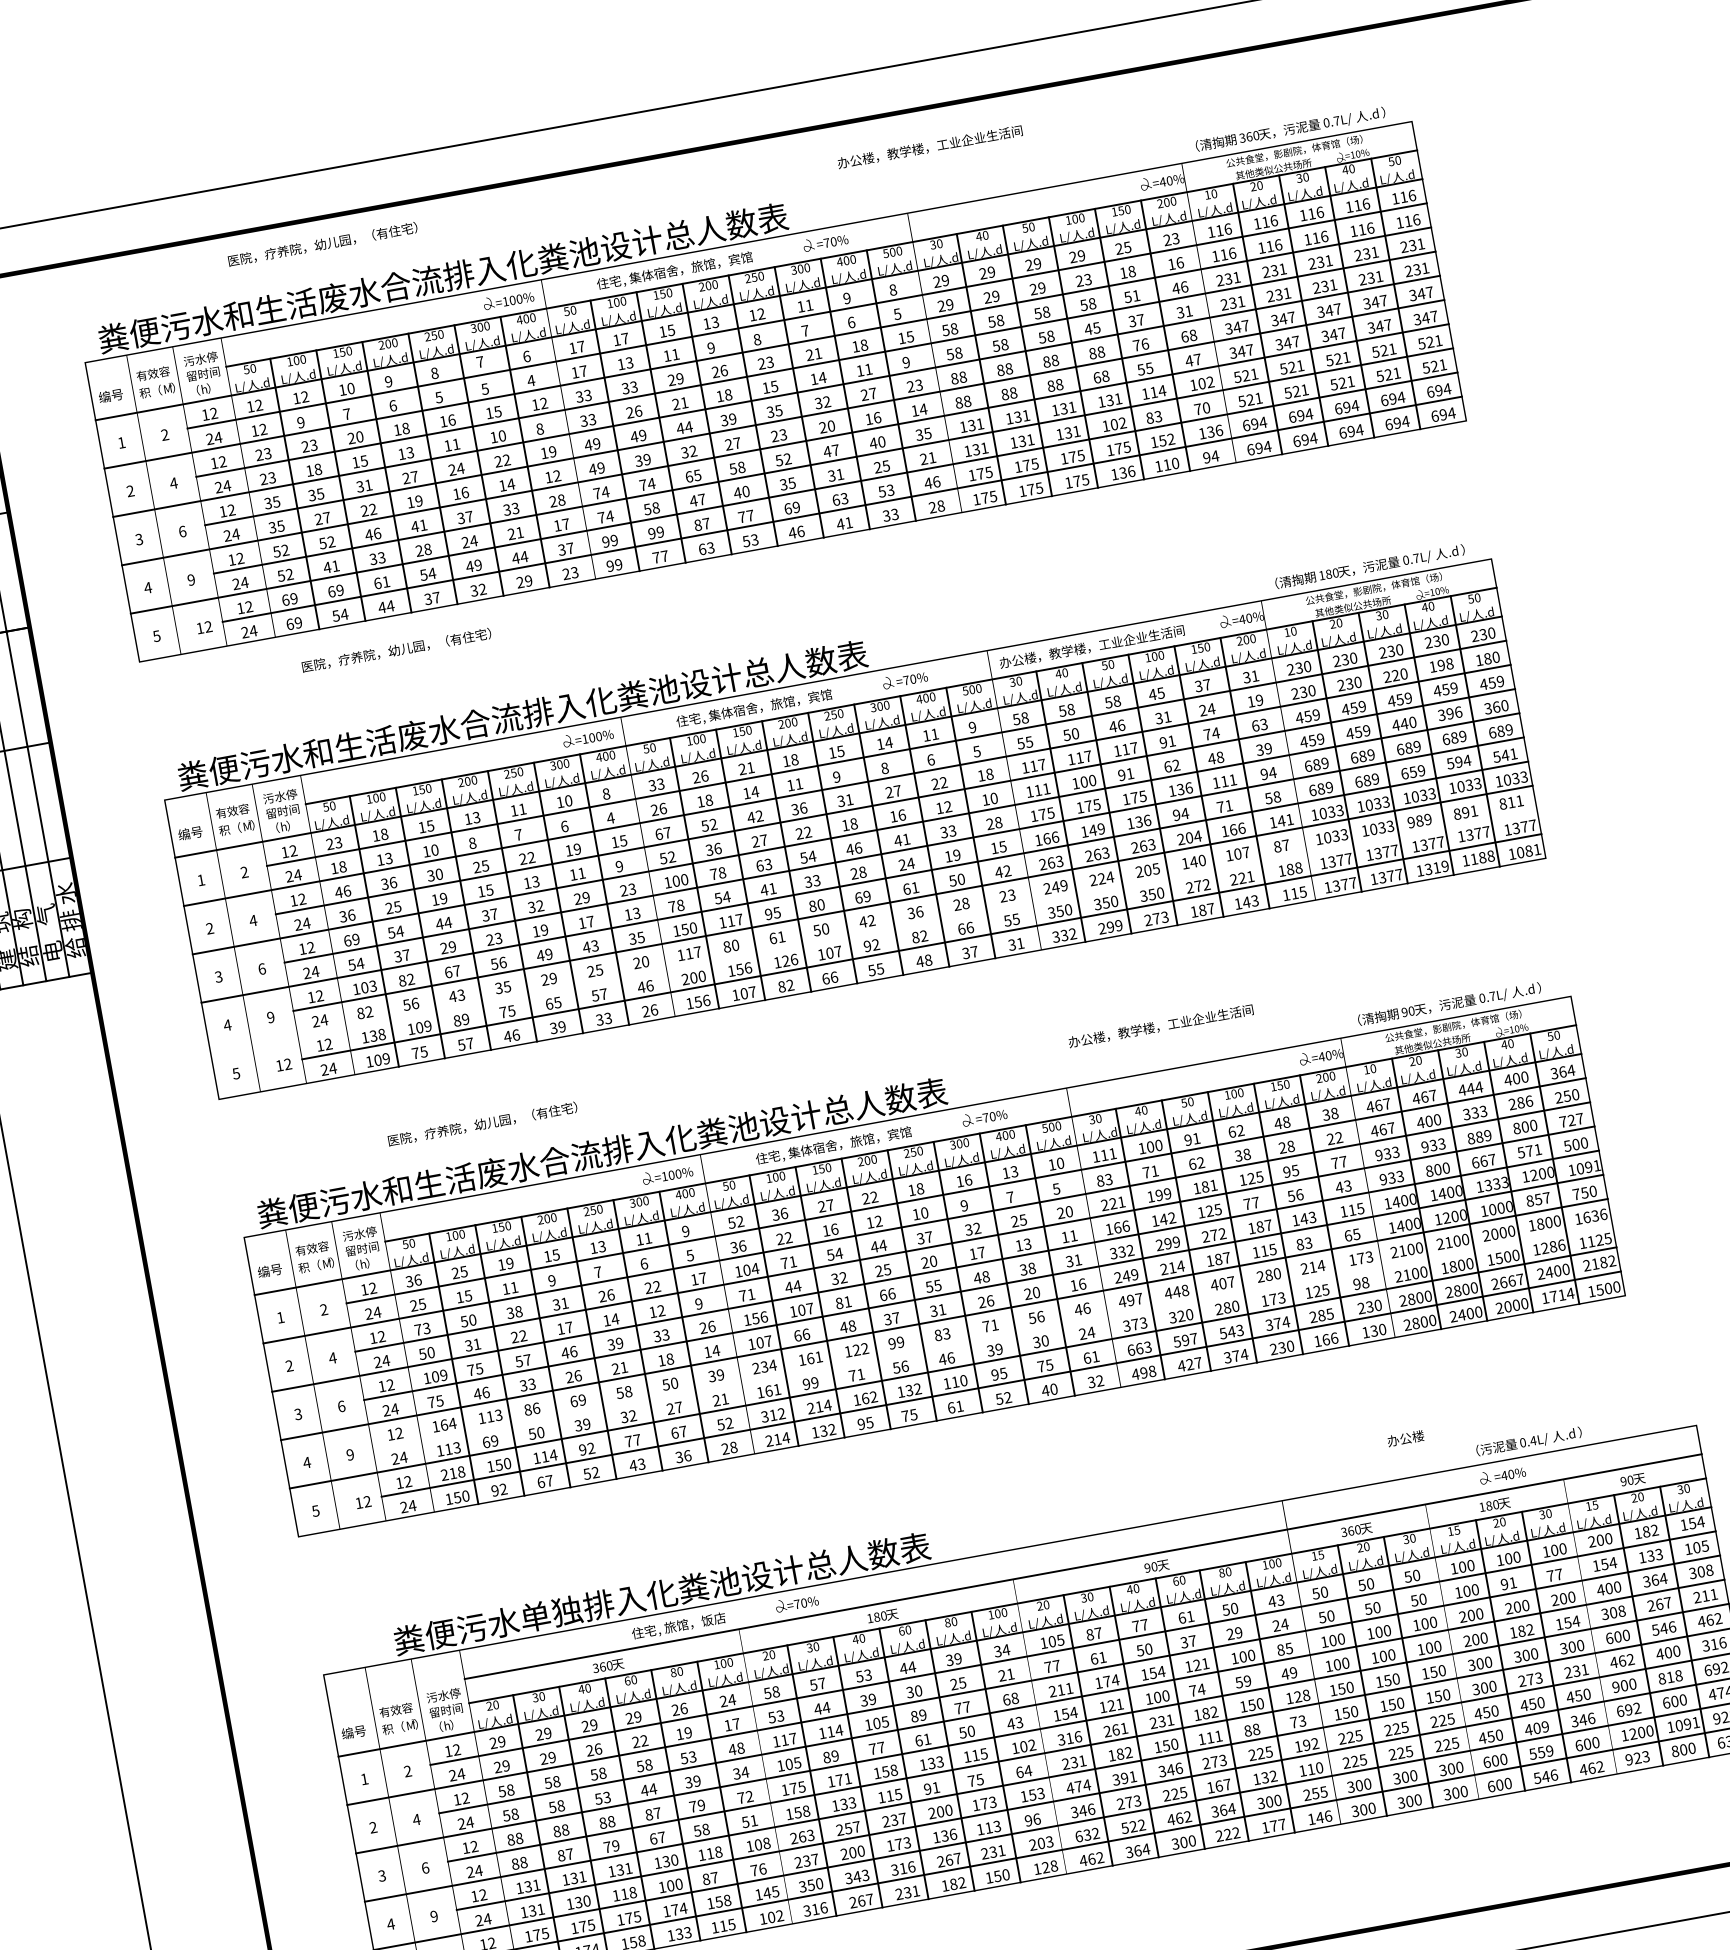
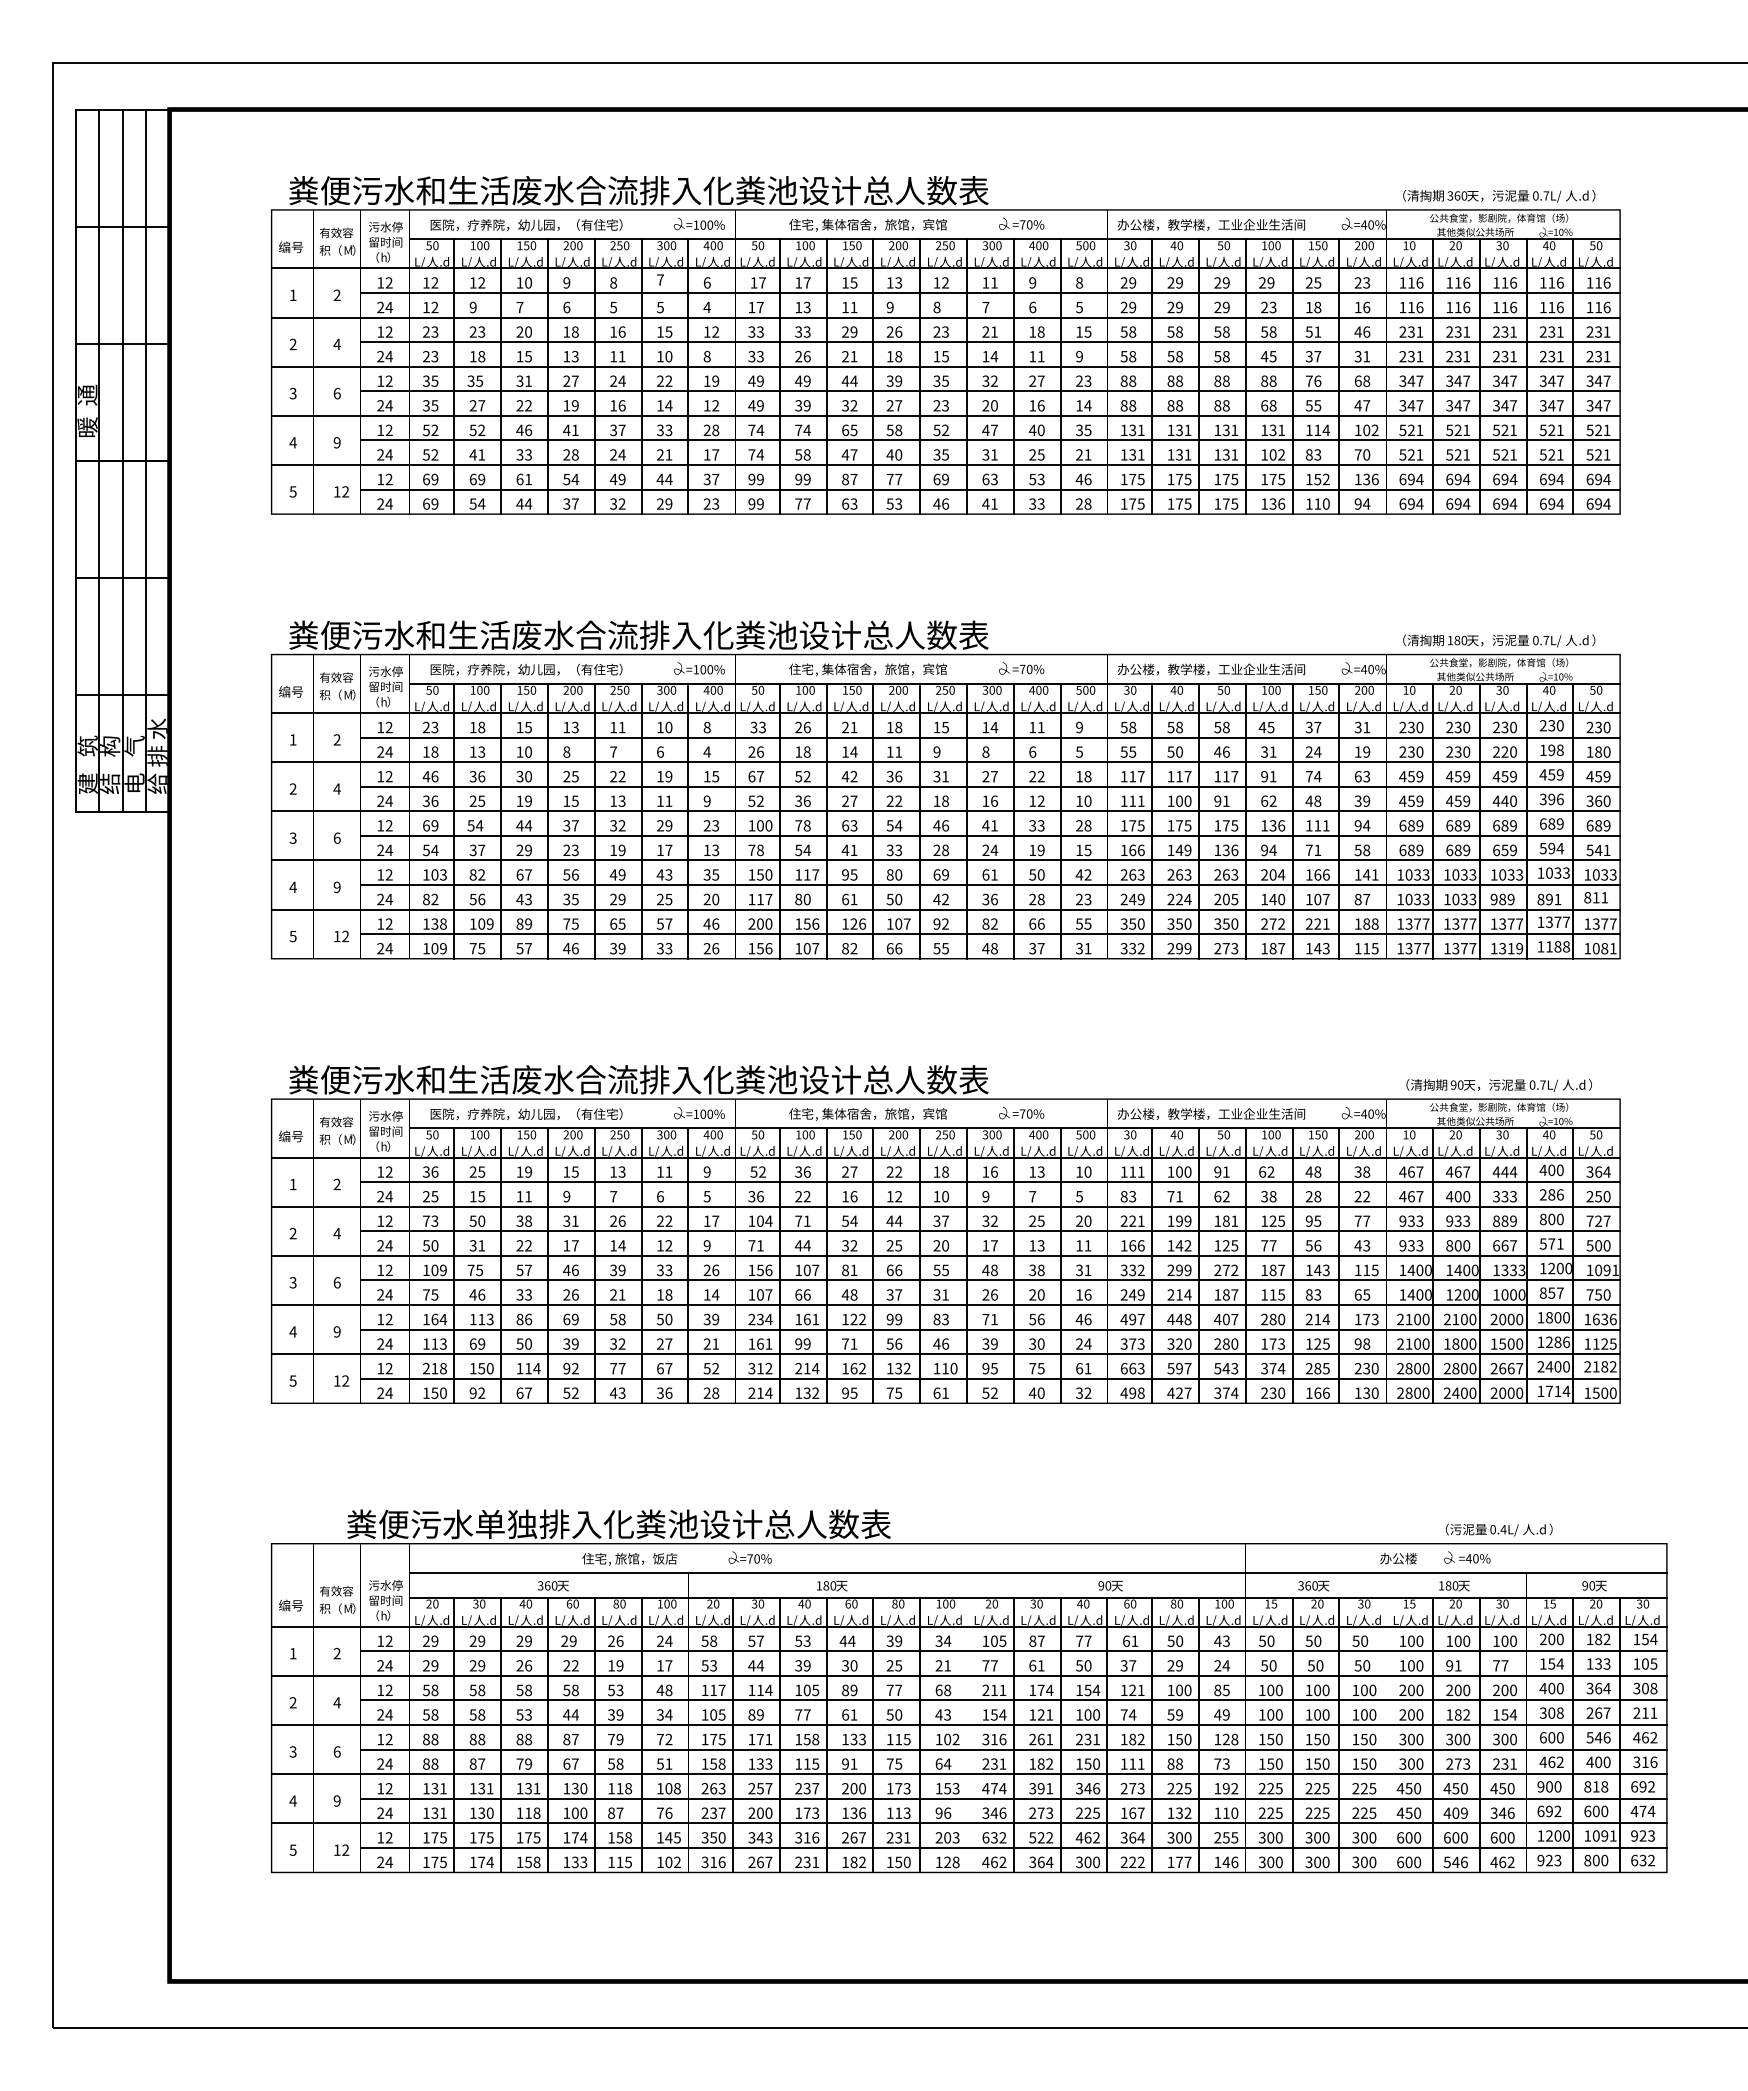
text: (930, 146) -> (1211, 224), moved
text: (322, 243) -> (526, 224), moved
text: (396, 650) -> (526, 669), moved
line: (873, 930) -> (945, 909), added
text: (1160, 1025) -> (1211, 1113), moved
text: (482, 1123) -> (526, 1113), moved
line: (992, 1335) -> (990, 1329), added
text: (1405, 1438) -> (1398, 1558), moved
text: (1541, 1752) -> (1455, 1837), 559 -> 600

